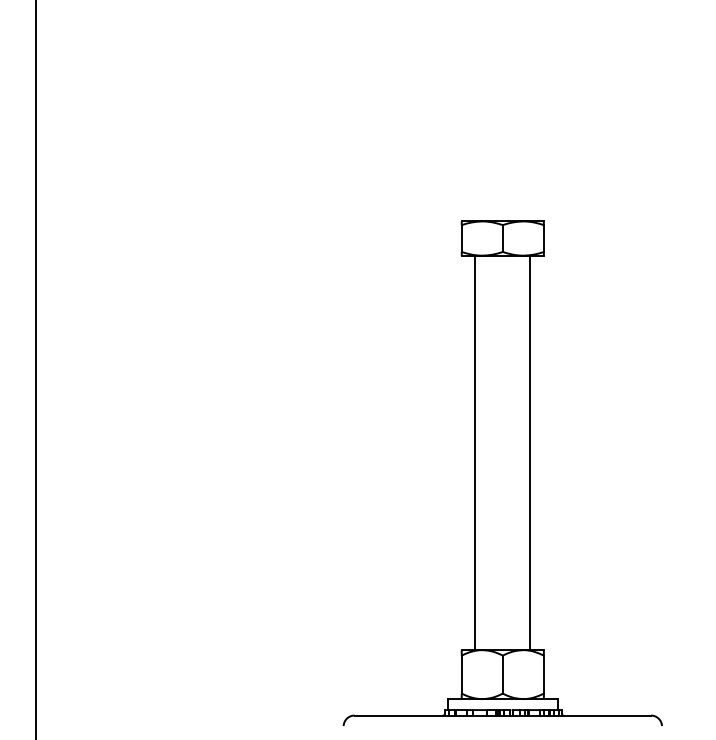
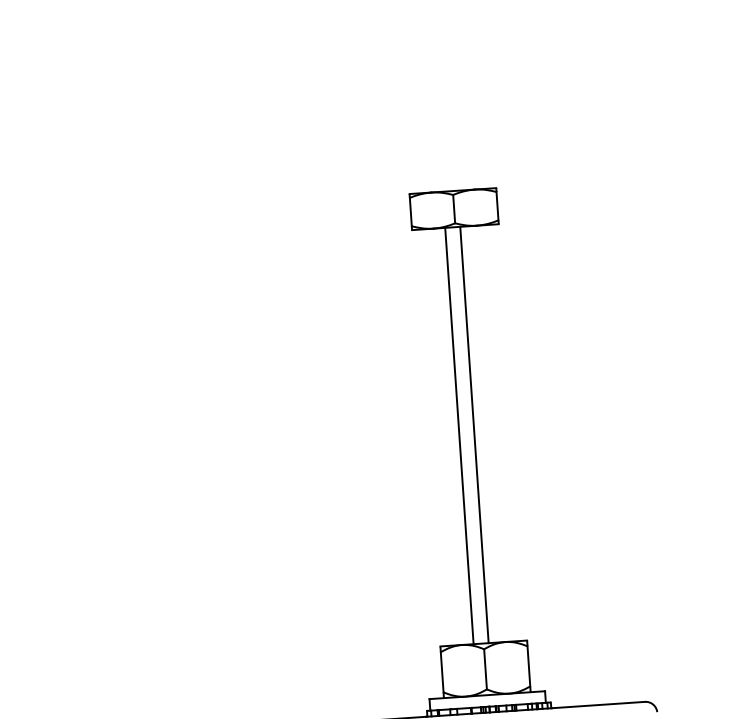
line: (475, 452) -> (474, 434), moved
line: (530, 452) -> (459, 435), moved

